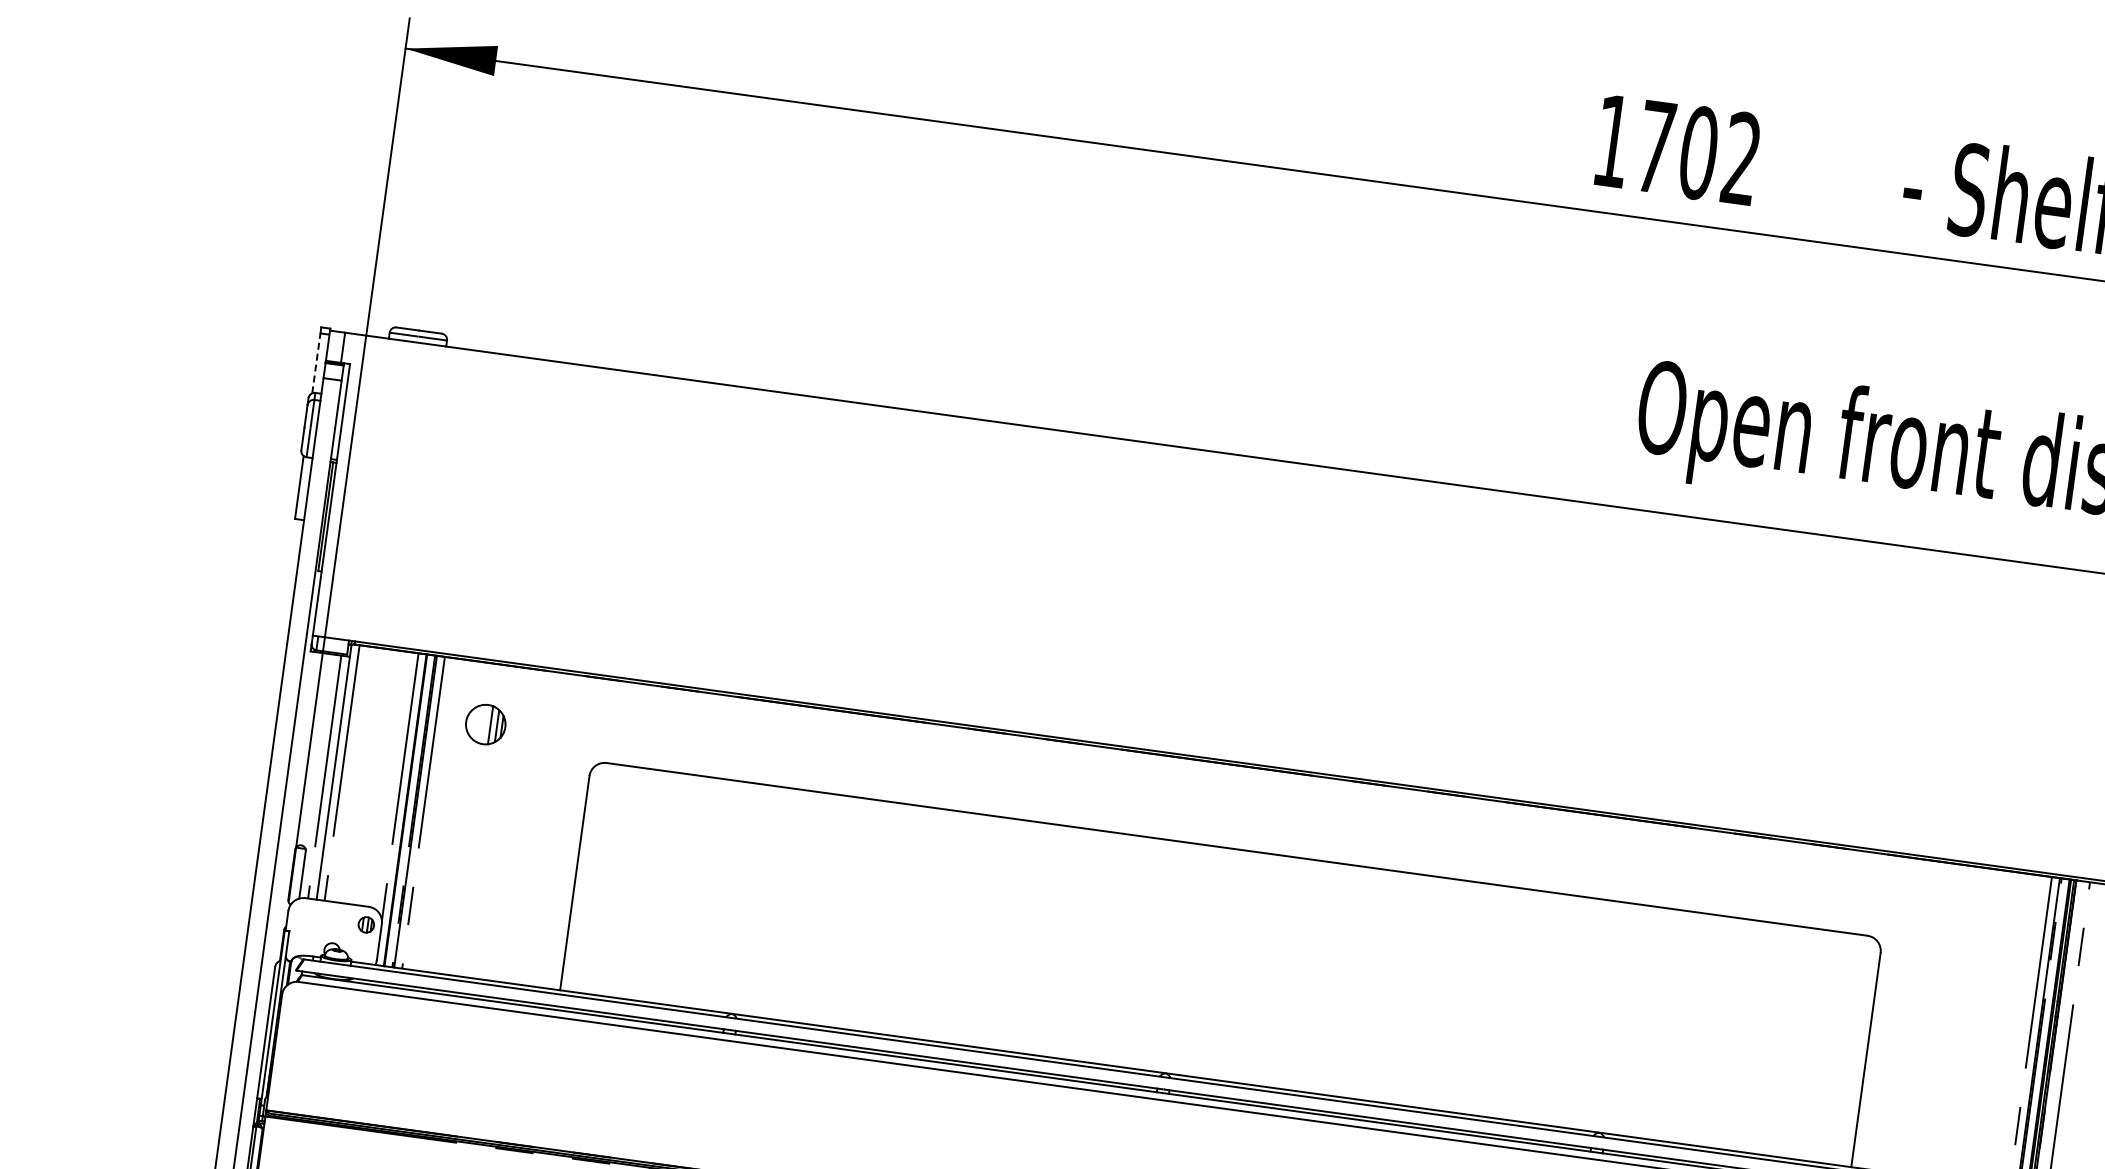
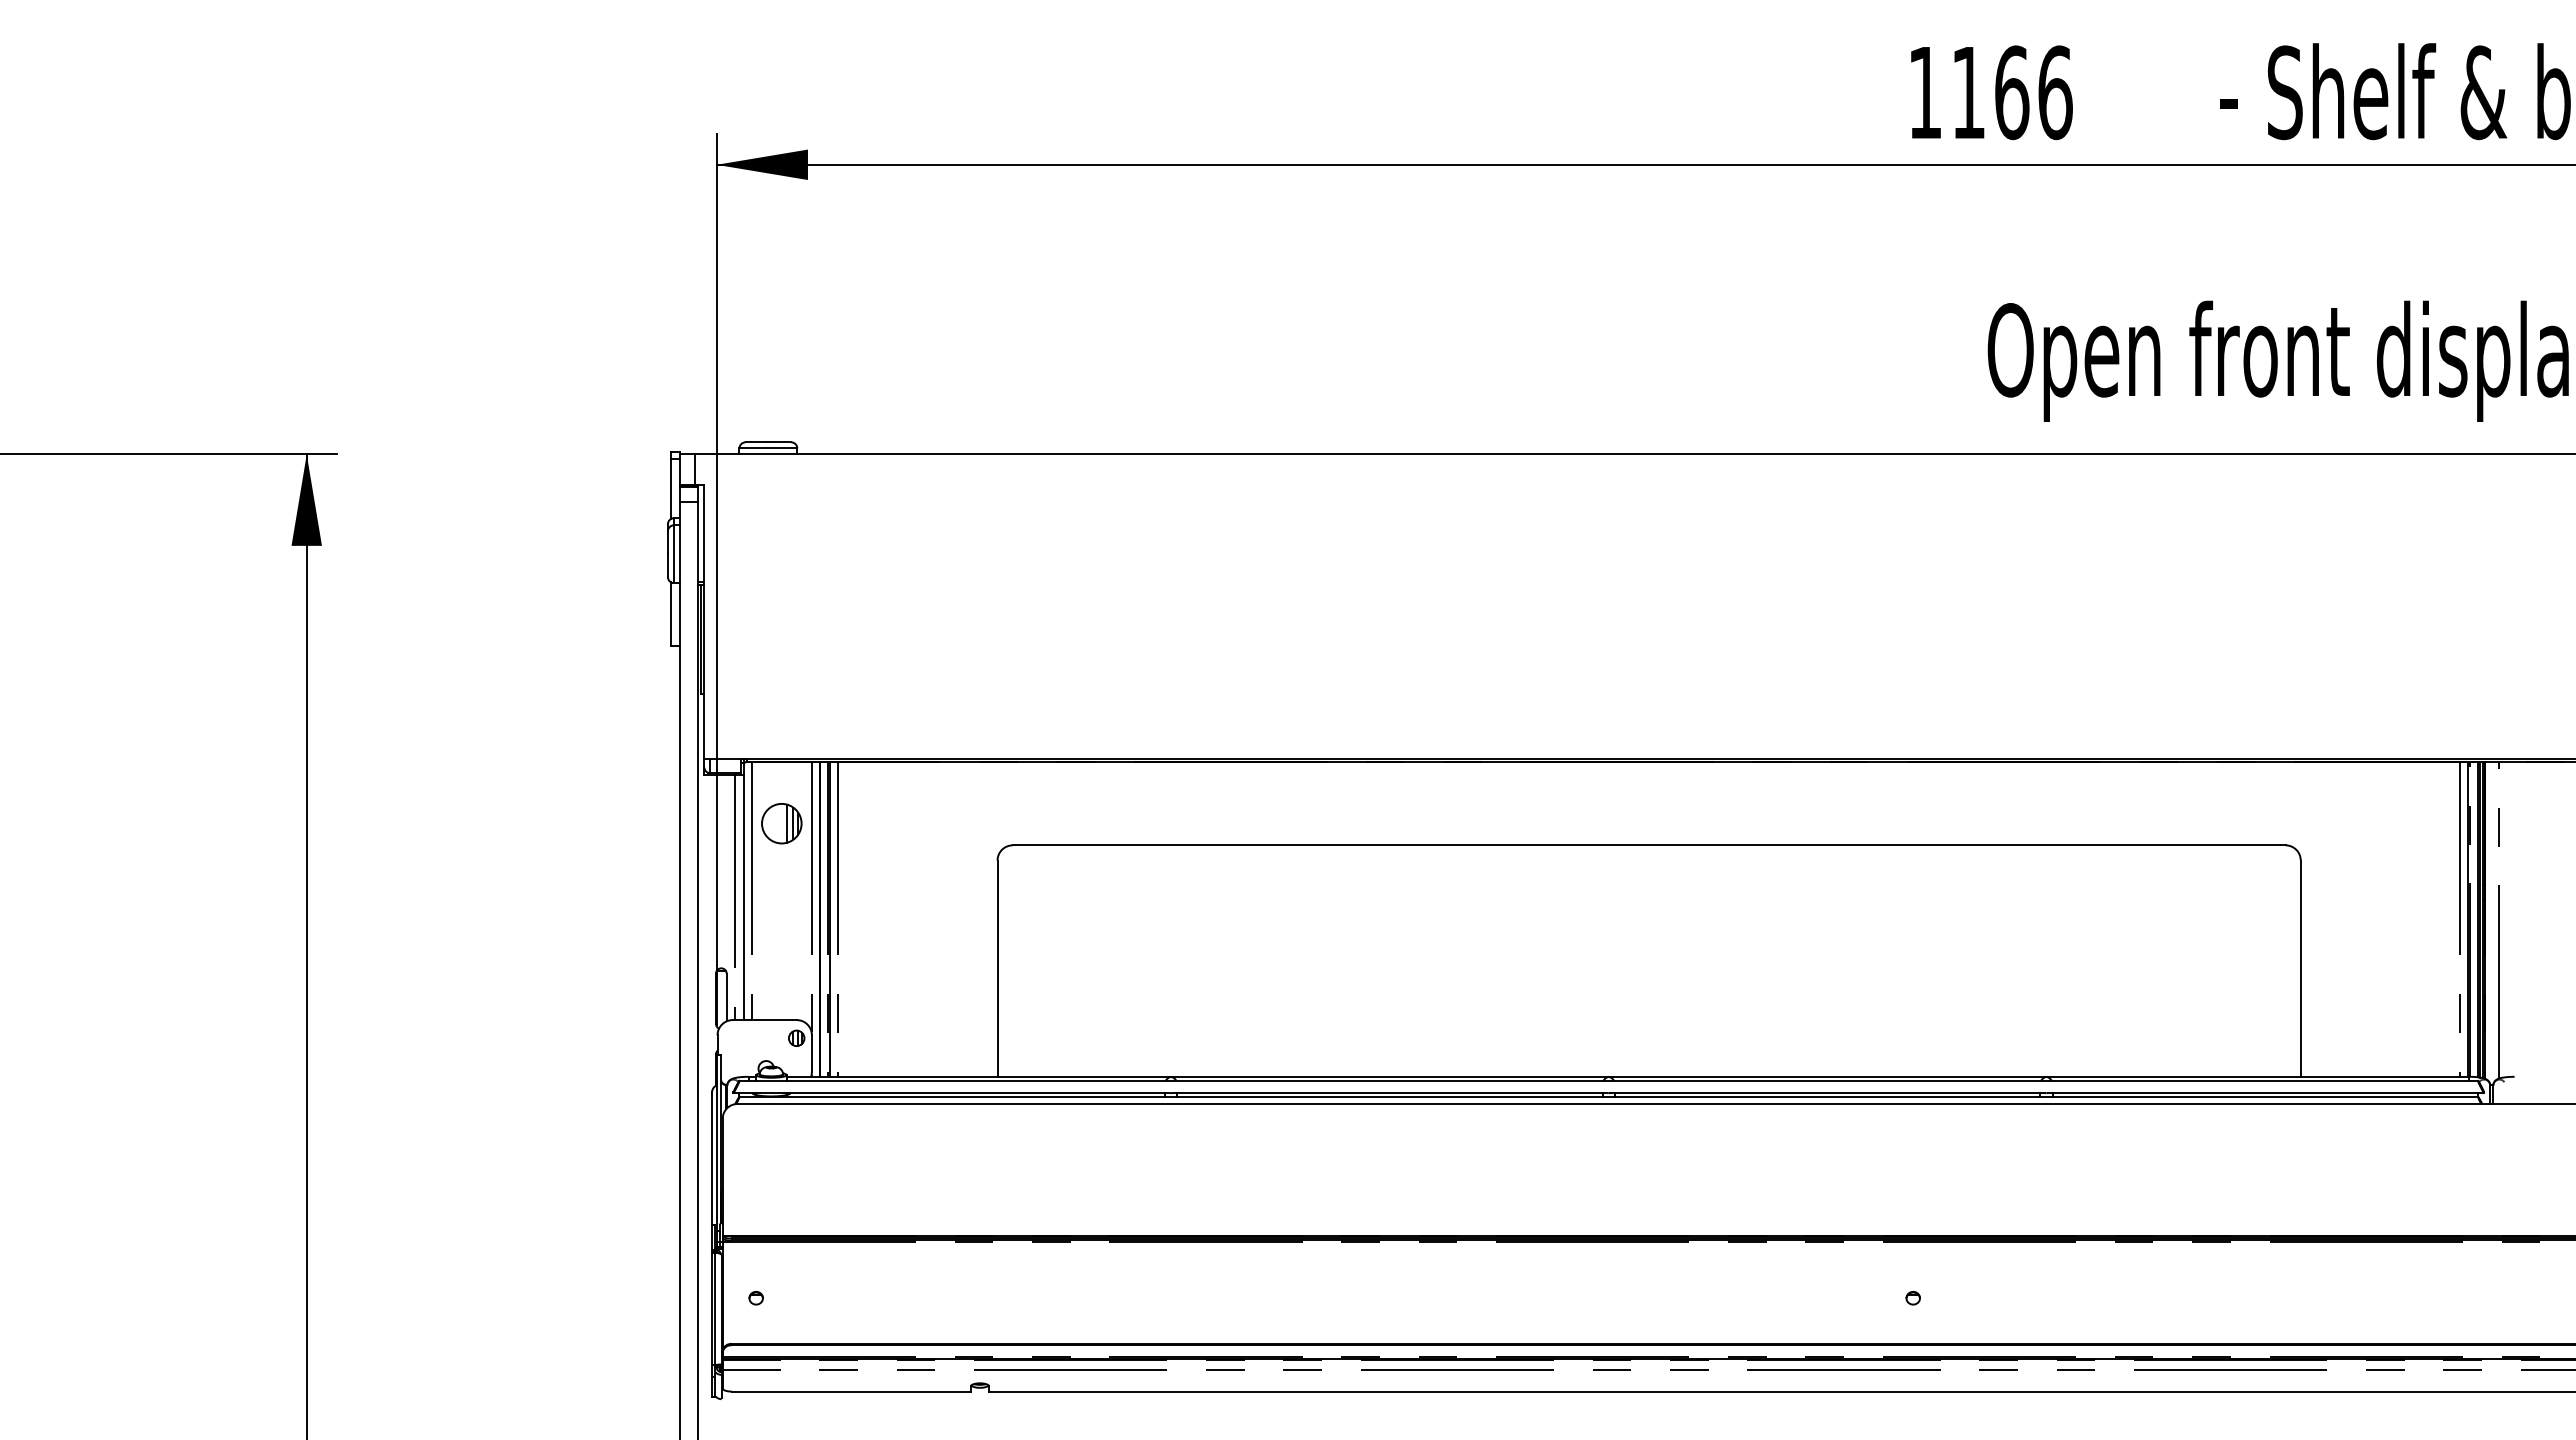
text: (1699, 152) -> (2012, 92), 1702 -> 1166
line: (315, 363) -> (670, 488), dashed -> solid
part: (485, 724) -> (781, 823), moved

